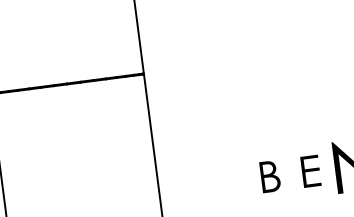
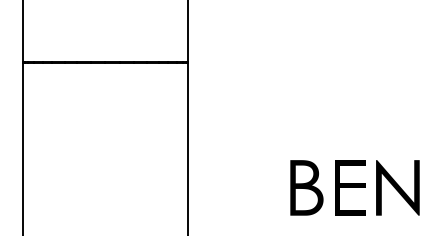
part: (310, 170) -> (350, 187), size x1.67
part: (269, 176) -> (306, 187), size x1.67

